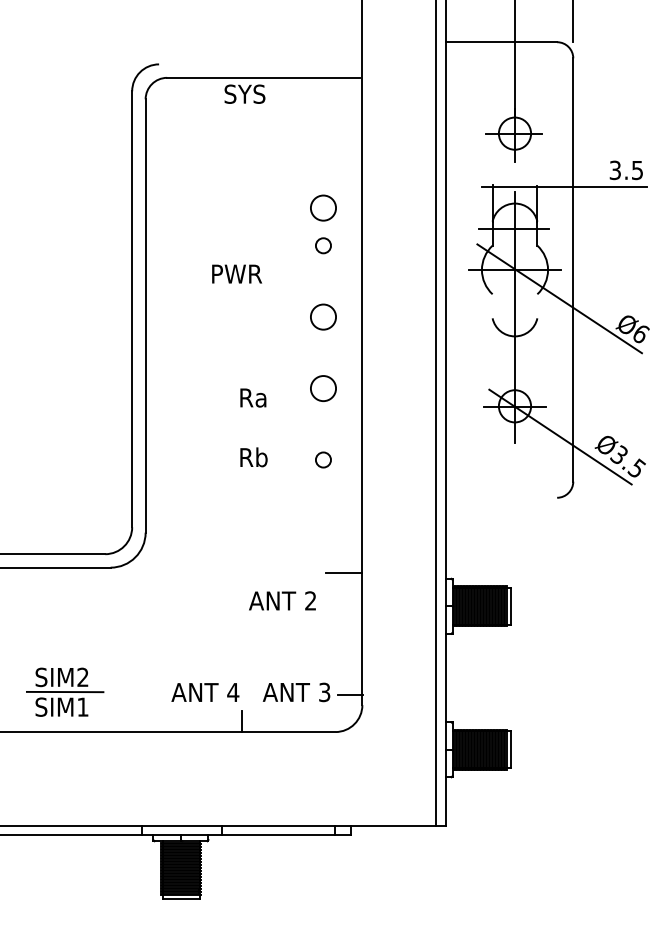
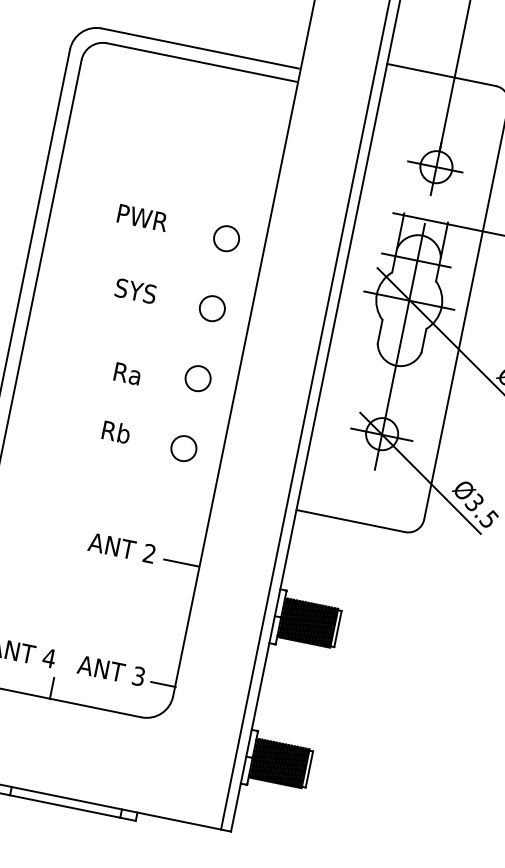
line: (259, 64) -> (200, 48), added
text: (244, 93) -> (135, 290), moved
circle: (323, 207) -> (234, 201), removed
circle: (323, 245) -> (226, 238), size x1.67
text: (237, 273) -> (143, 217), moved
line: (492, 306) -> (379, 331), added
line: (537, 306) -> (424, 340), added
circle: (323, 459) -> (184, 448), size x1.67
line: (501, 497) -> (350, 520), added
text: (282, 600) -> (121, 547), moved

